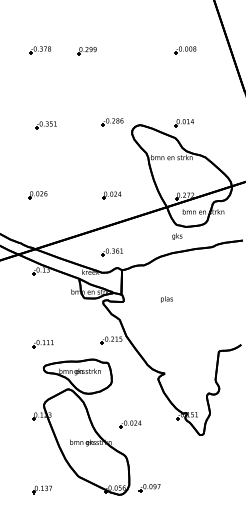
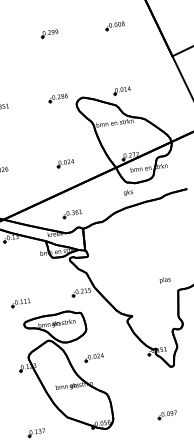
part: (86, 51) -> (49, 34), moved
text: (166, 299) -> (164, 280), moved
part: (130, 424) -> (94, 357), moved
part: (149, 488) -> (167, 415), moved

